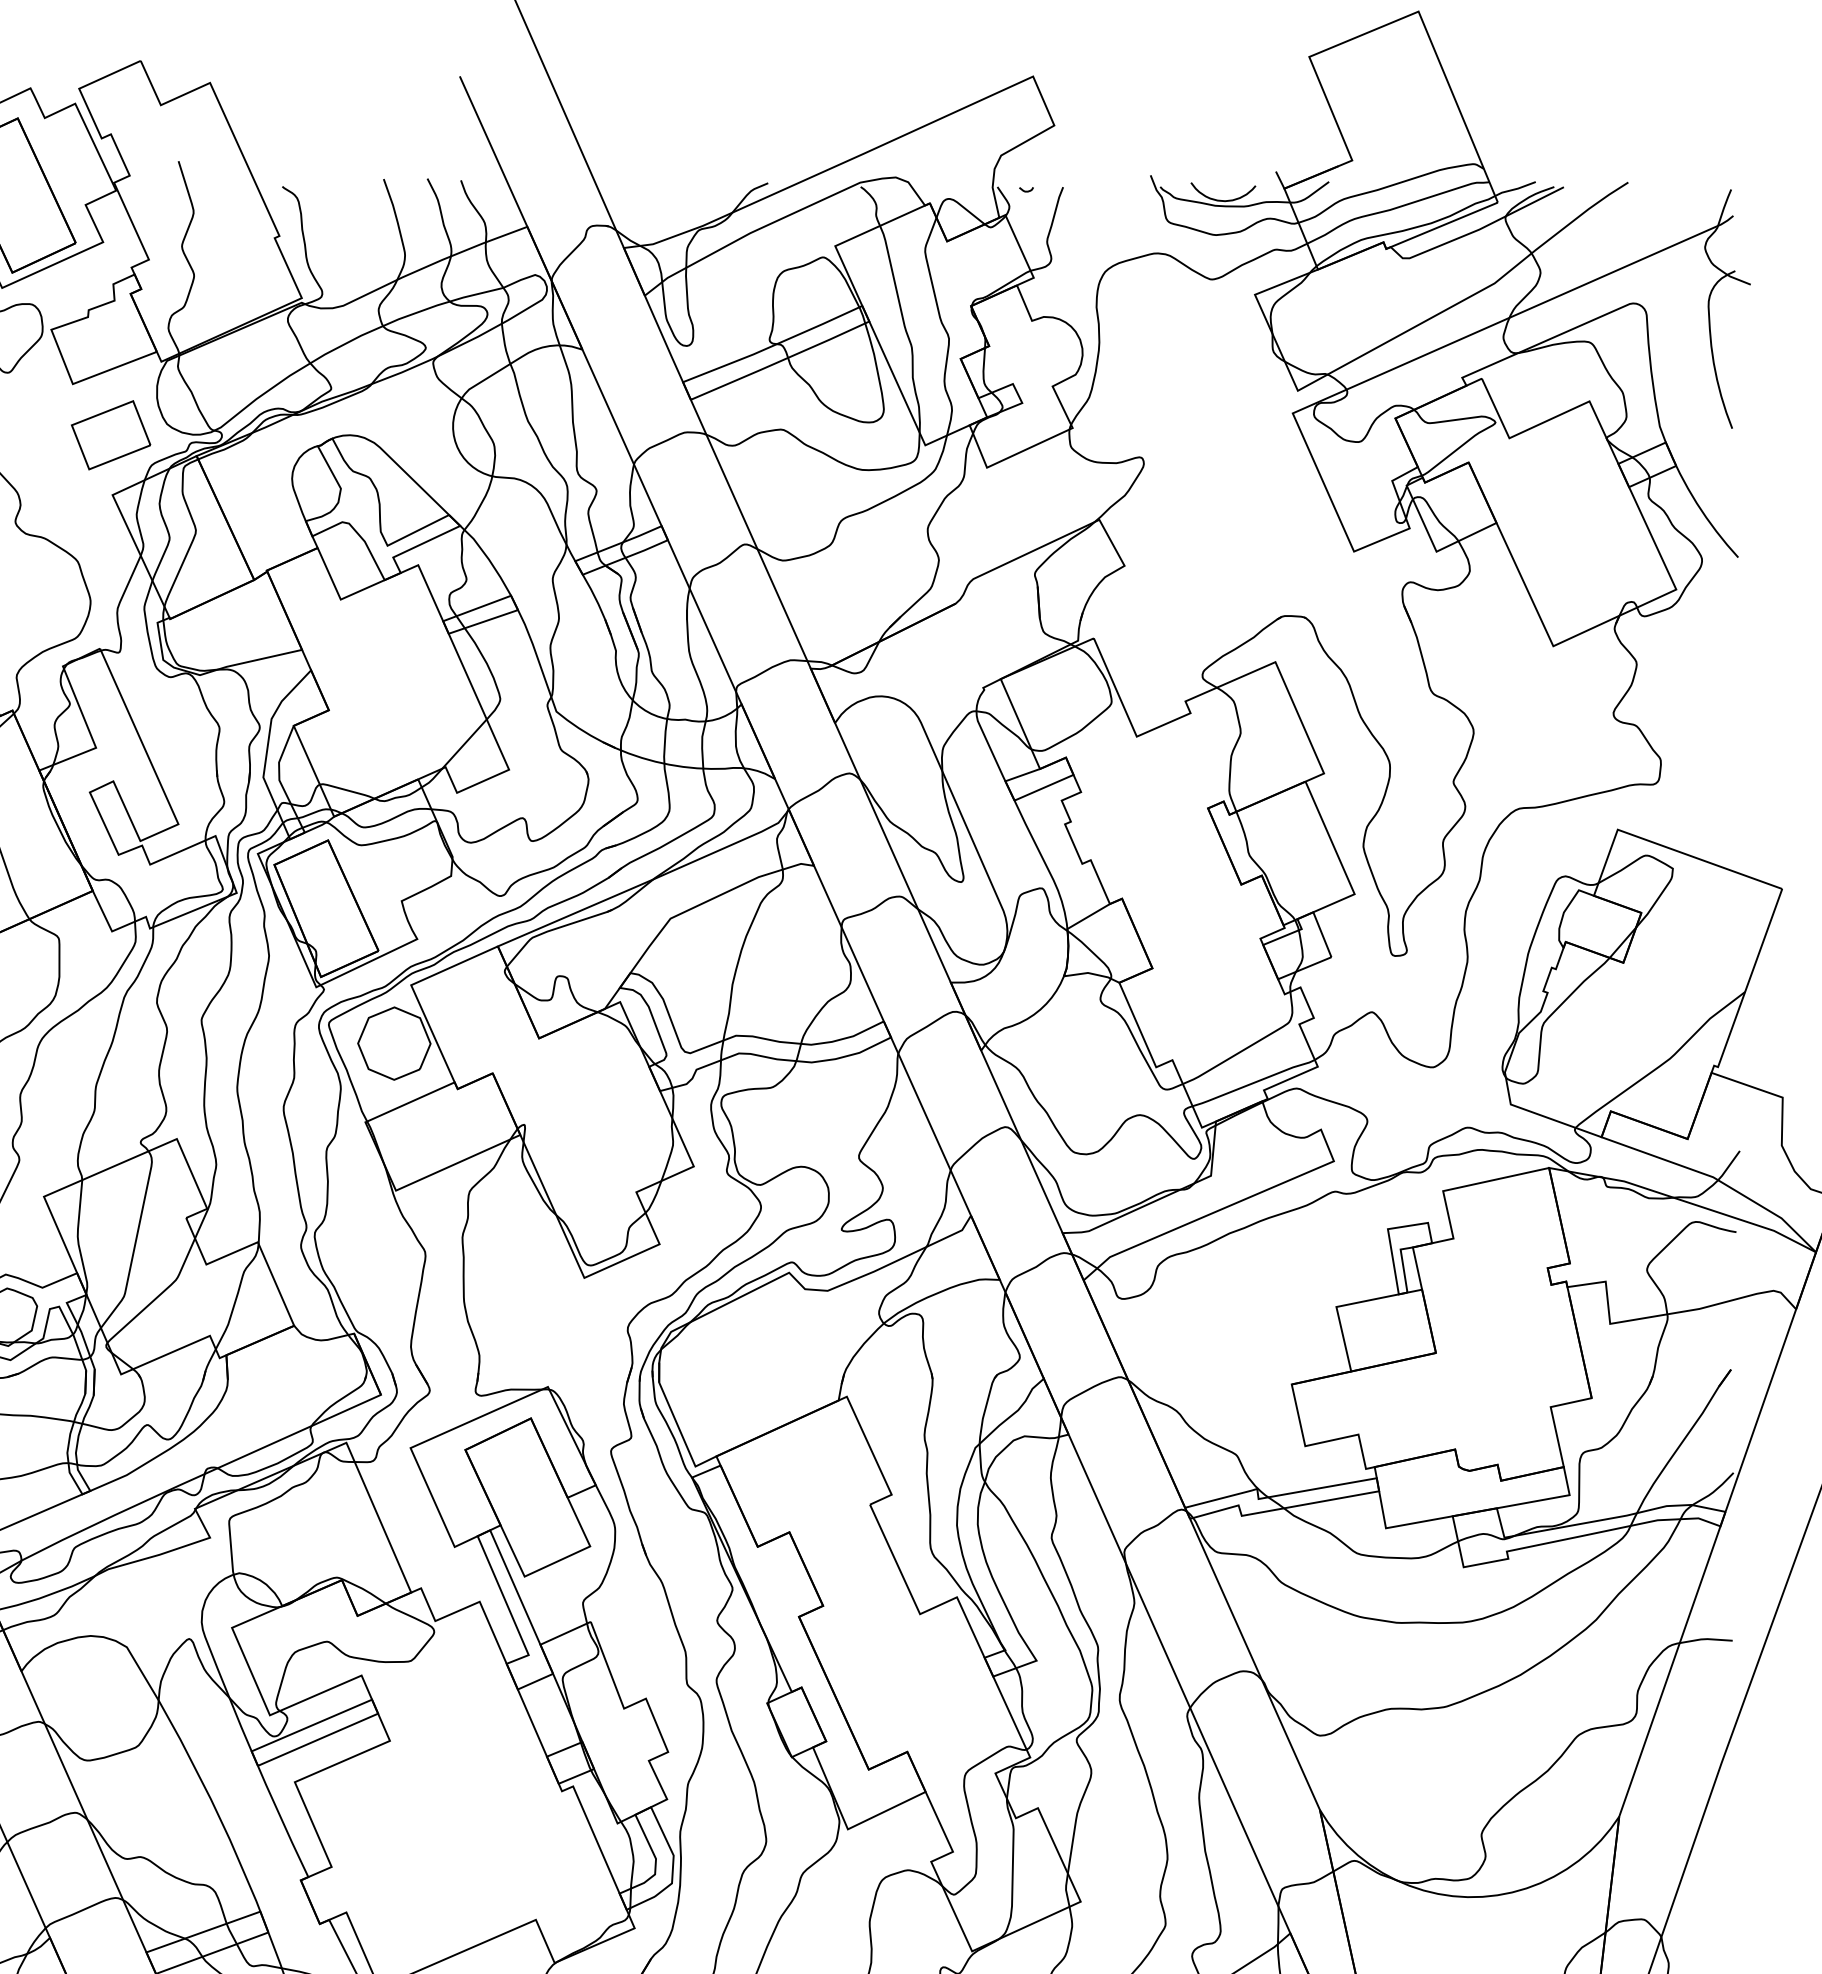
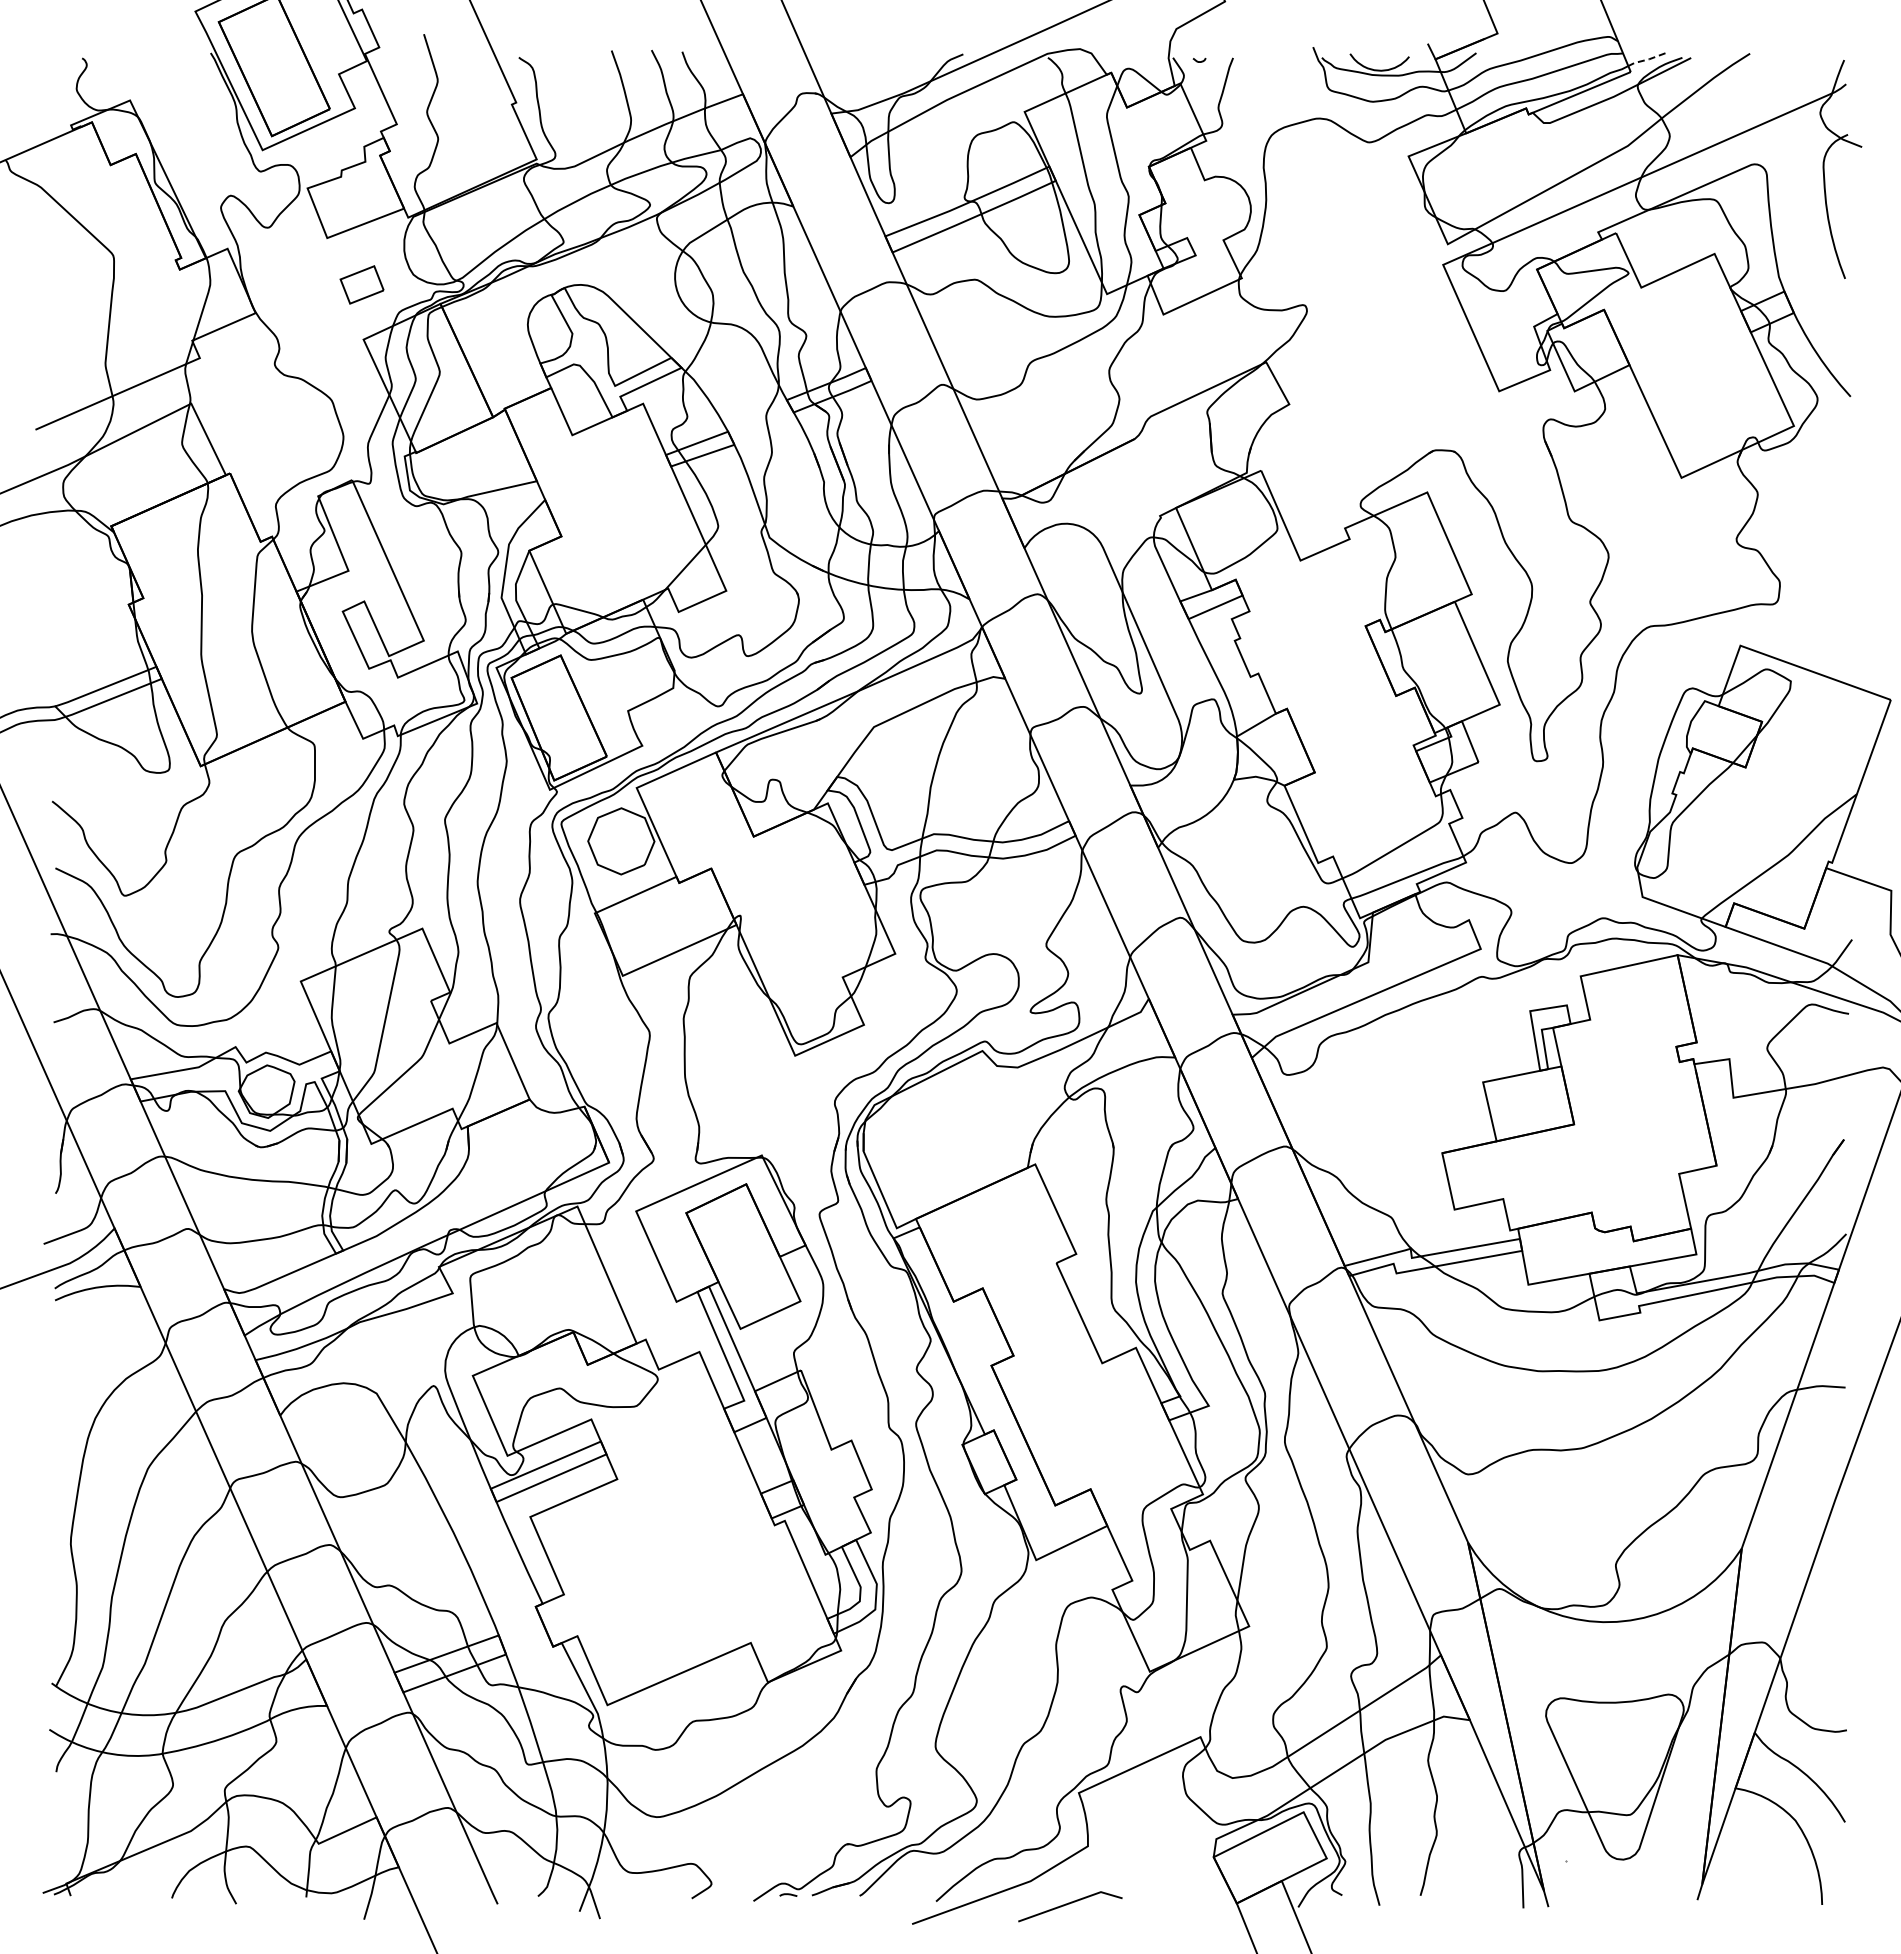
line: (1515, 188) -> (1646, 59), solid -> dashed
part: (110, 434) -> (361, 284), size x0.6

